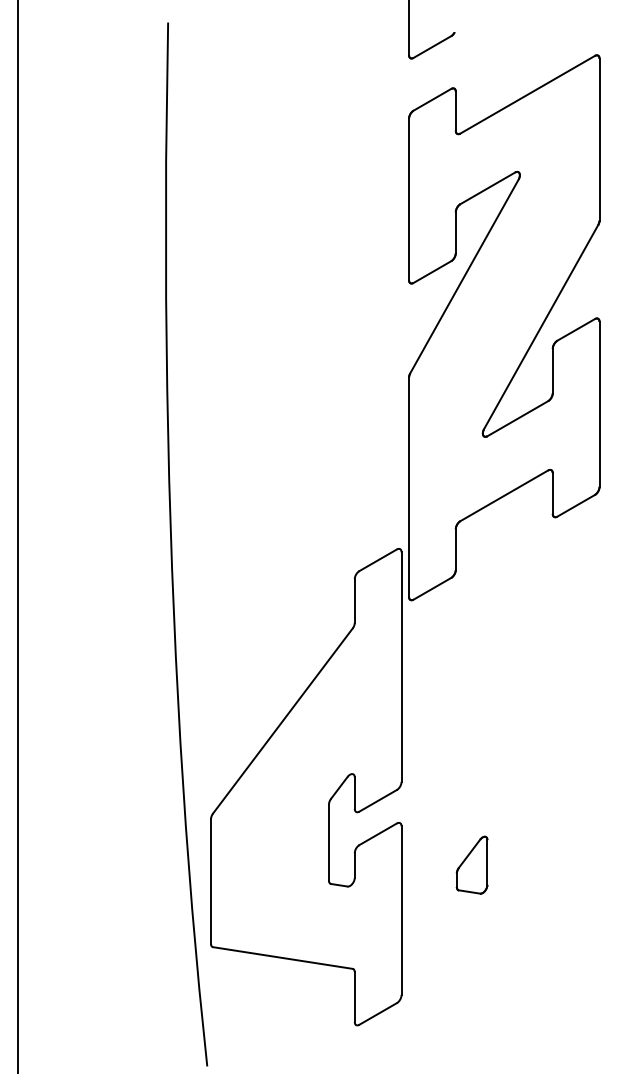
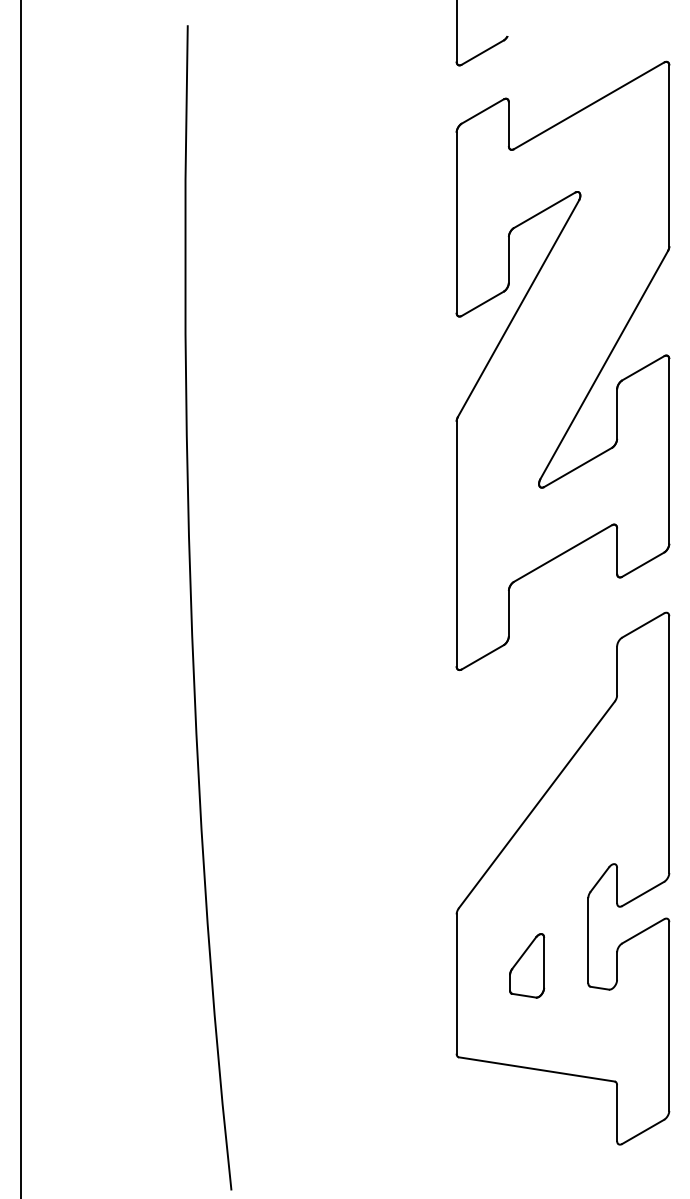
part: (306, 787) -> (563, 879), moved

